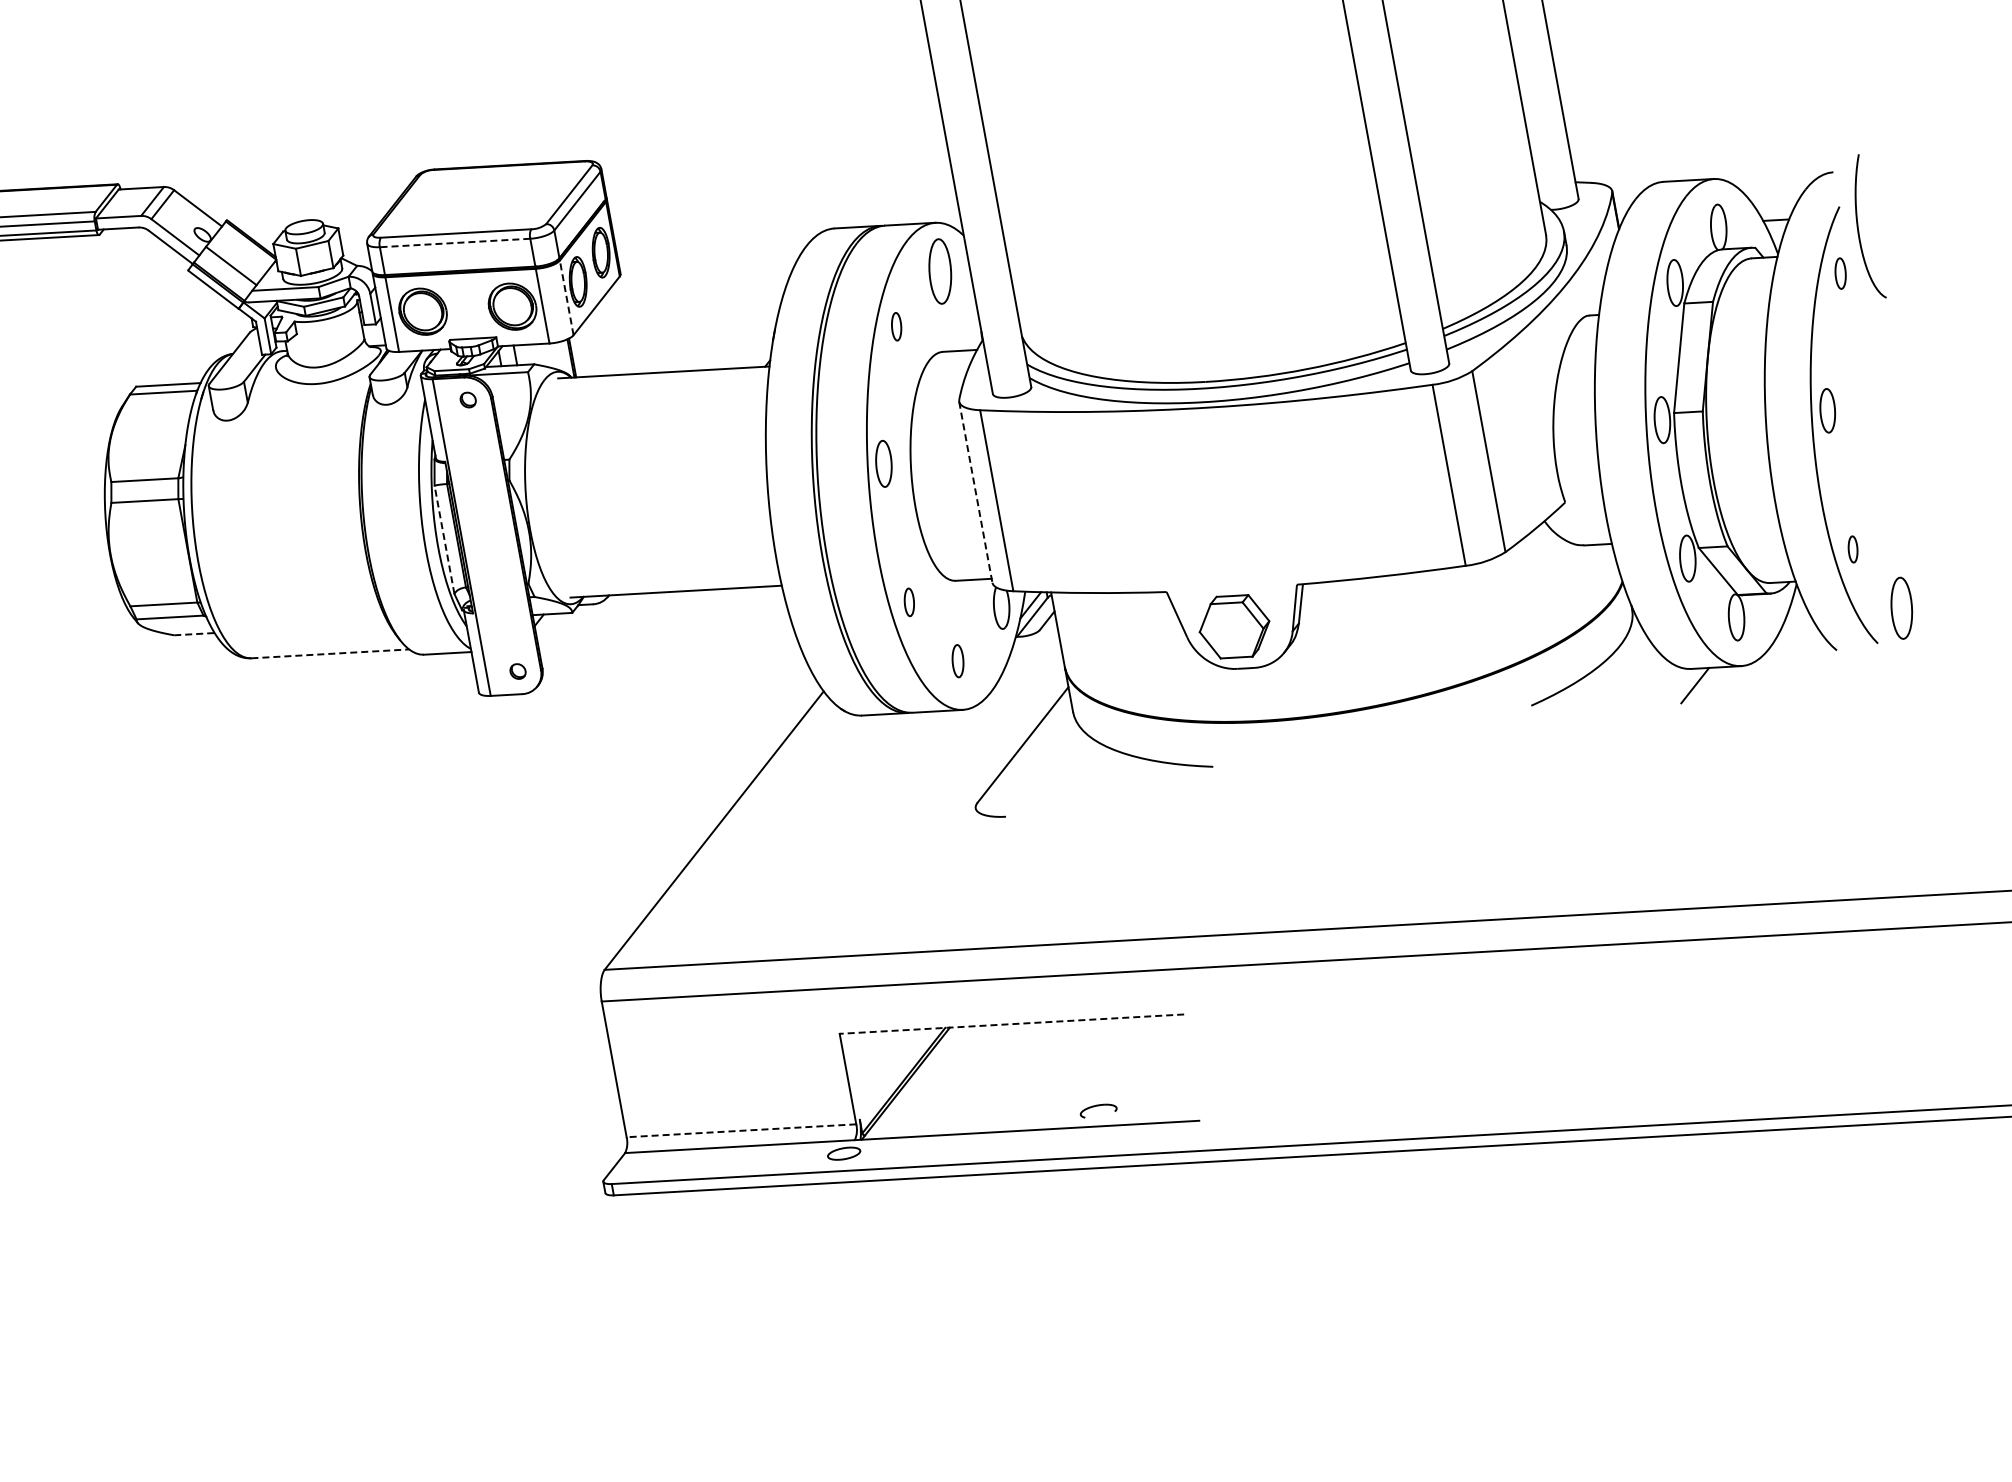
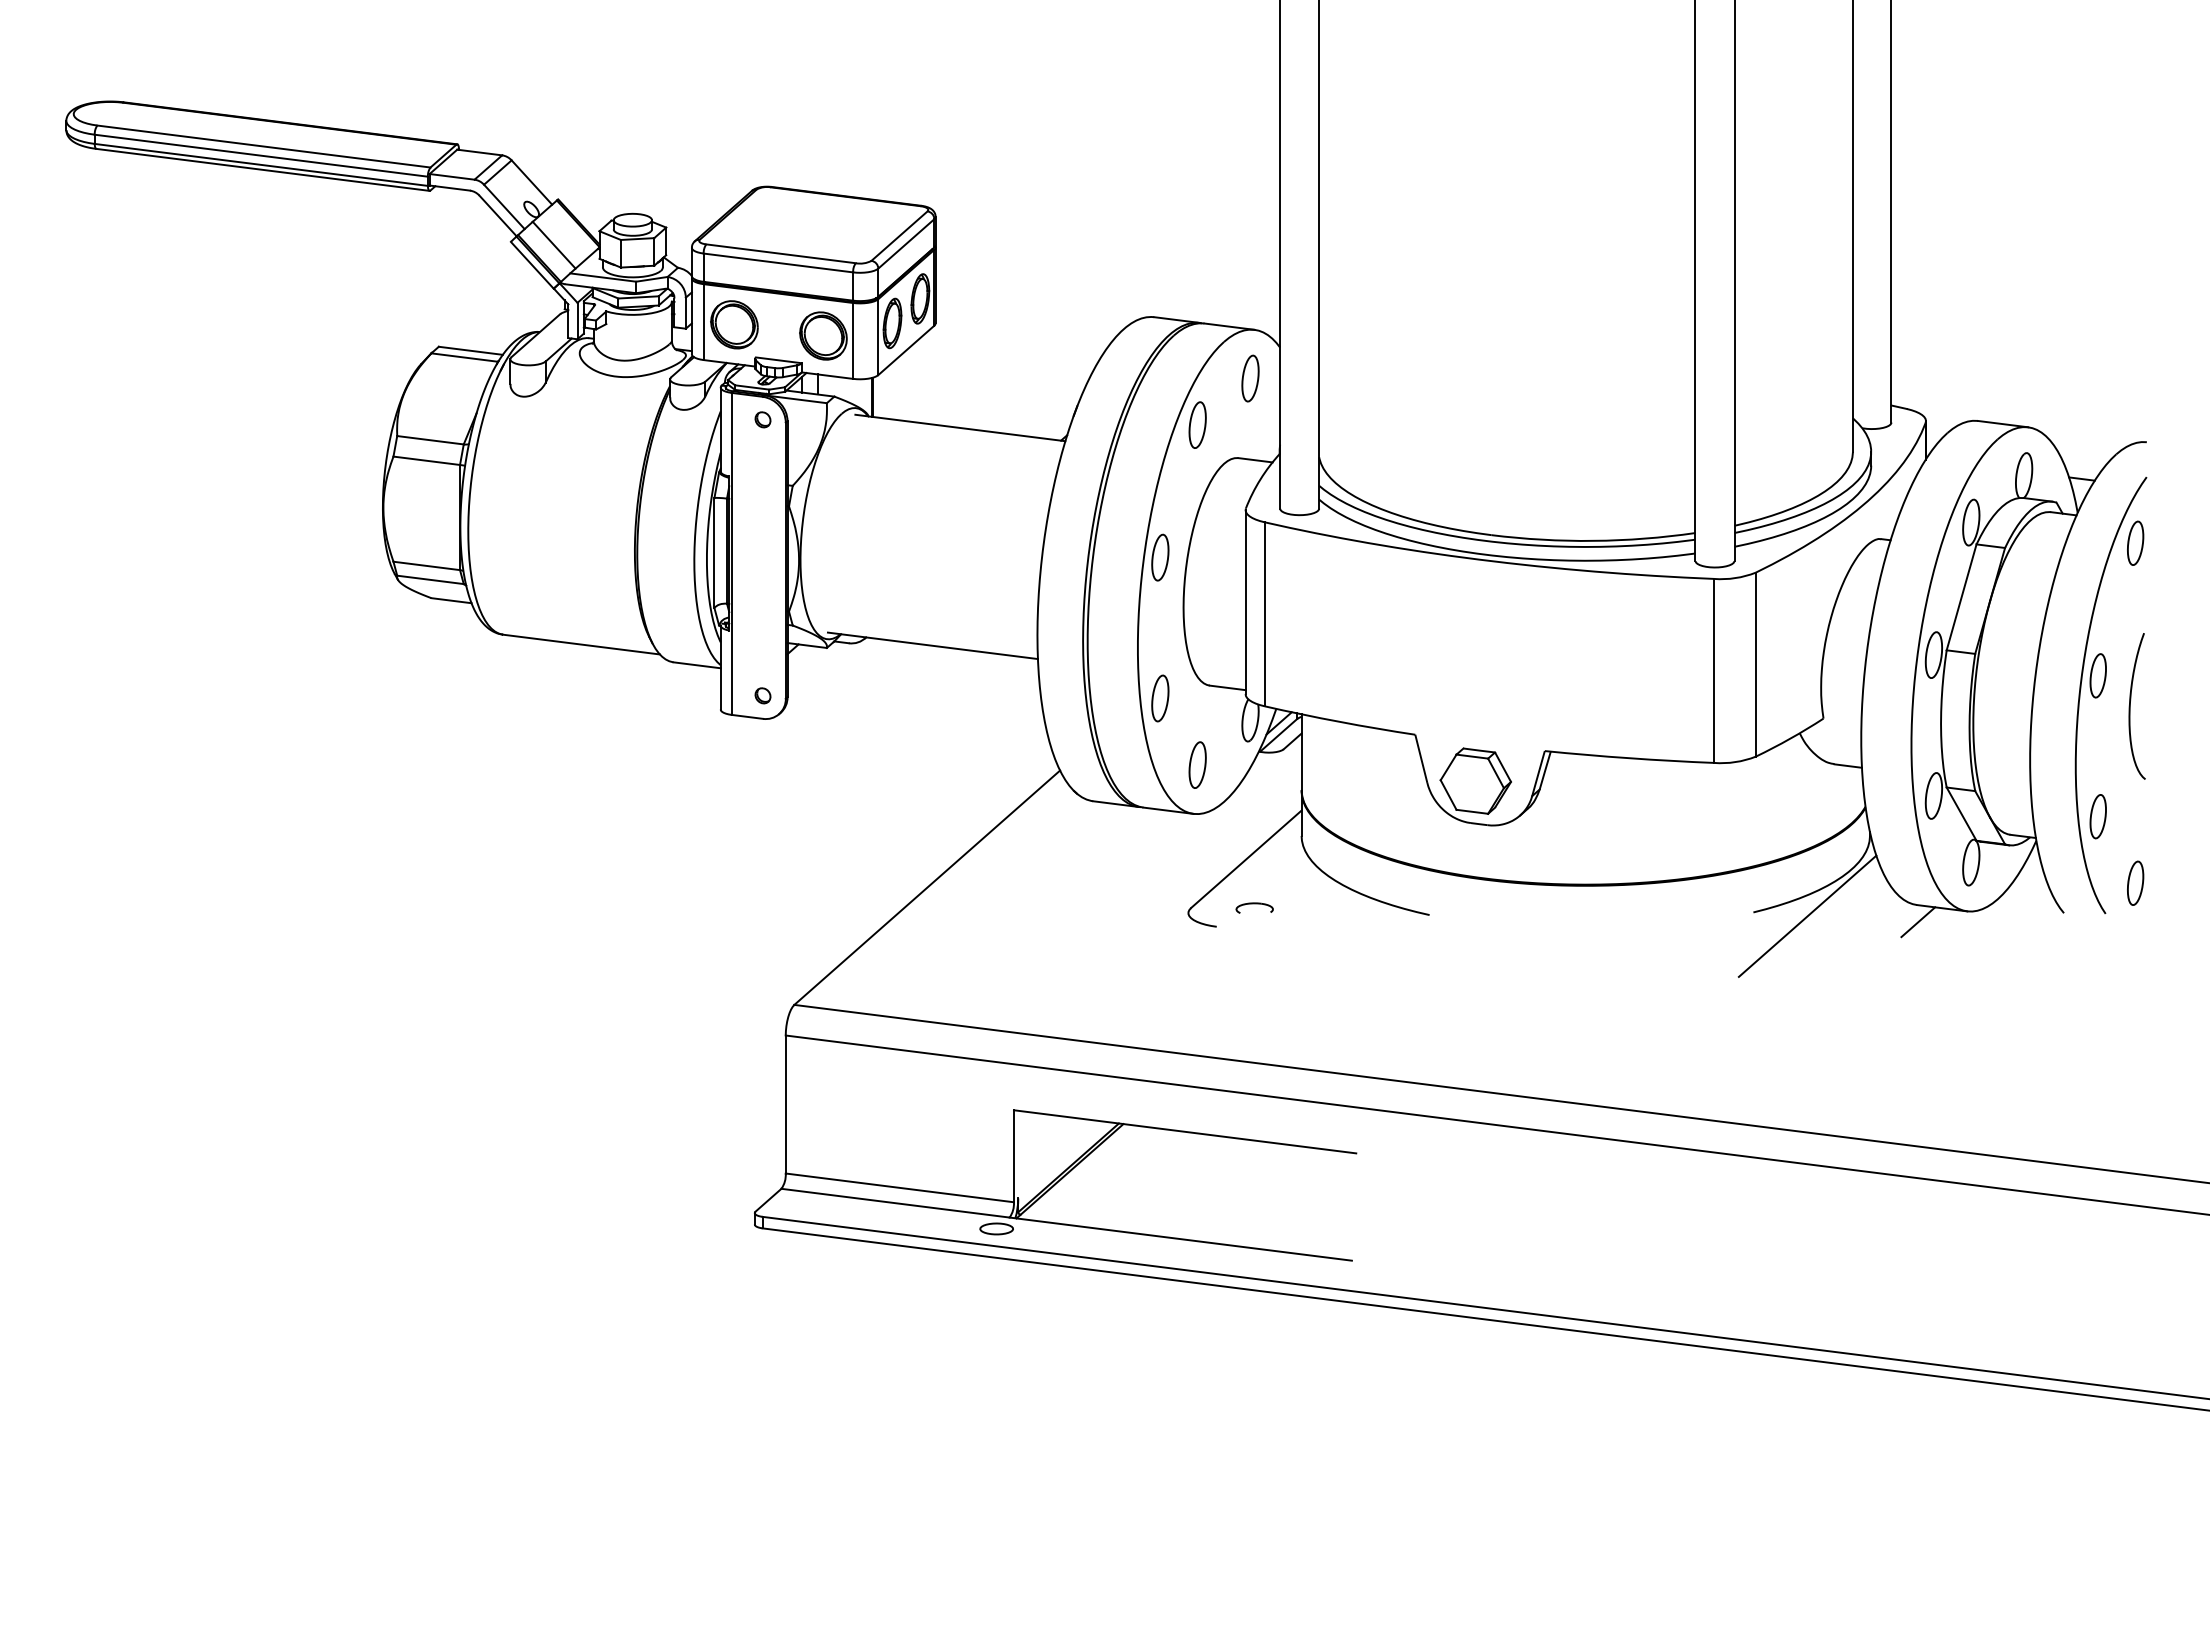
curve: (1858, 228) -> (2130, 706), moved
line: (454, 242) -> (777, 262), dashed -> solid
part: (940, 271) -> (1250, 378), size x0.71
part: (1840, 272) -> (2135, 542), size x1.43
line: (566, 298) -> (878, 337), dashed -> solid
part: (896, 326) -> (1197, 424), size x1.67
line: (975, 492) -> (1245, 602), dashed -> solid
line: (444, 539) -> (714, 552), dashed -> solid
part: (1852, 549) -> (2097, 816), size x1.67
part: (909, 602) -> (1160, 698), size x1.67
part: (1901, 607) -> (2135, 882), size x0.71
line: (194, 633) -> (451, 600), dashed -> solid
line: (330, 653) -> (581, 644), dashed -> solid
part: (957, 660) -> (1197, 764), size x1.43
line: (1585, 699) -> (1807, 915), added
line: (1012, 1023) -> (1185, 1131), dashed -> solid
part: (1098, 1109) -> (1254, 907), moved
line: (741, 1130) -> (899, 1187), dashed -> solid

